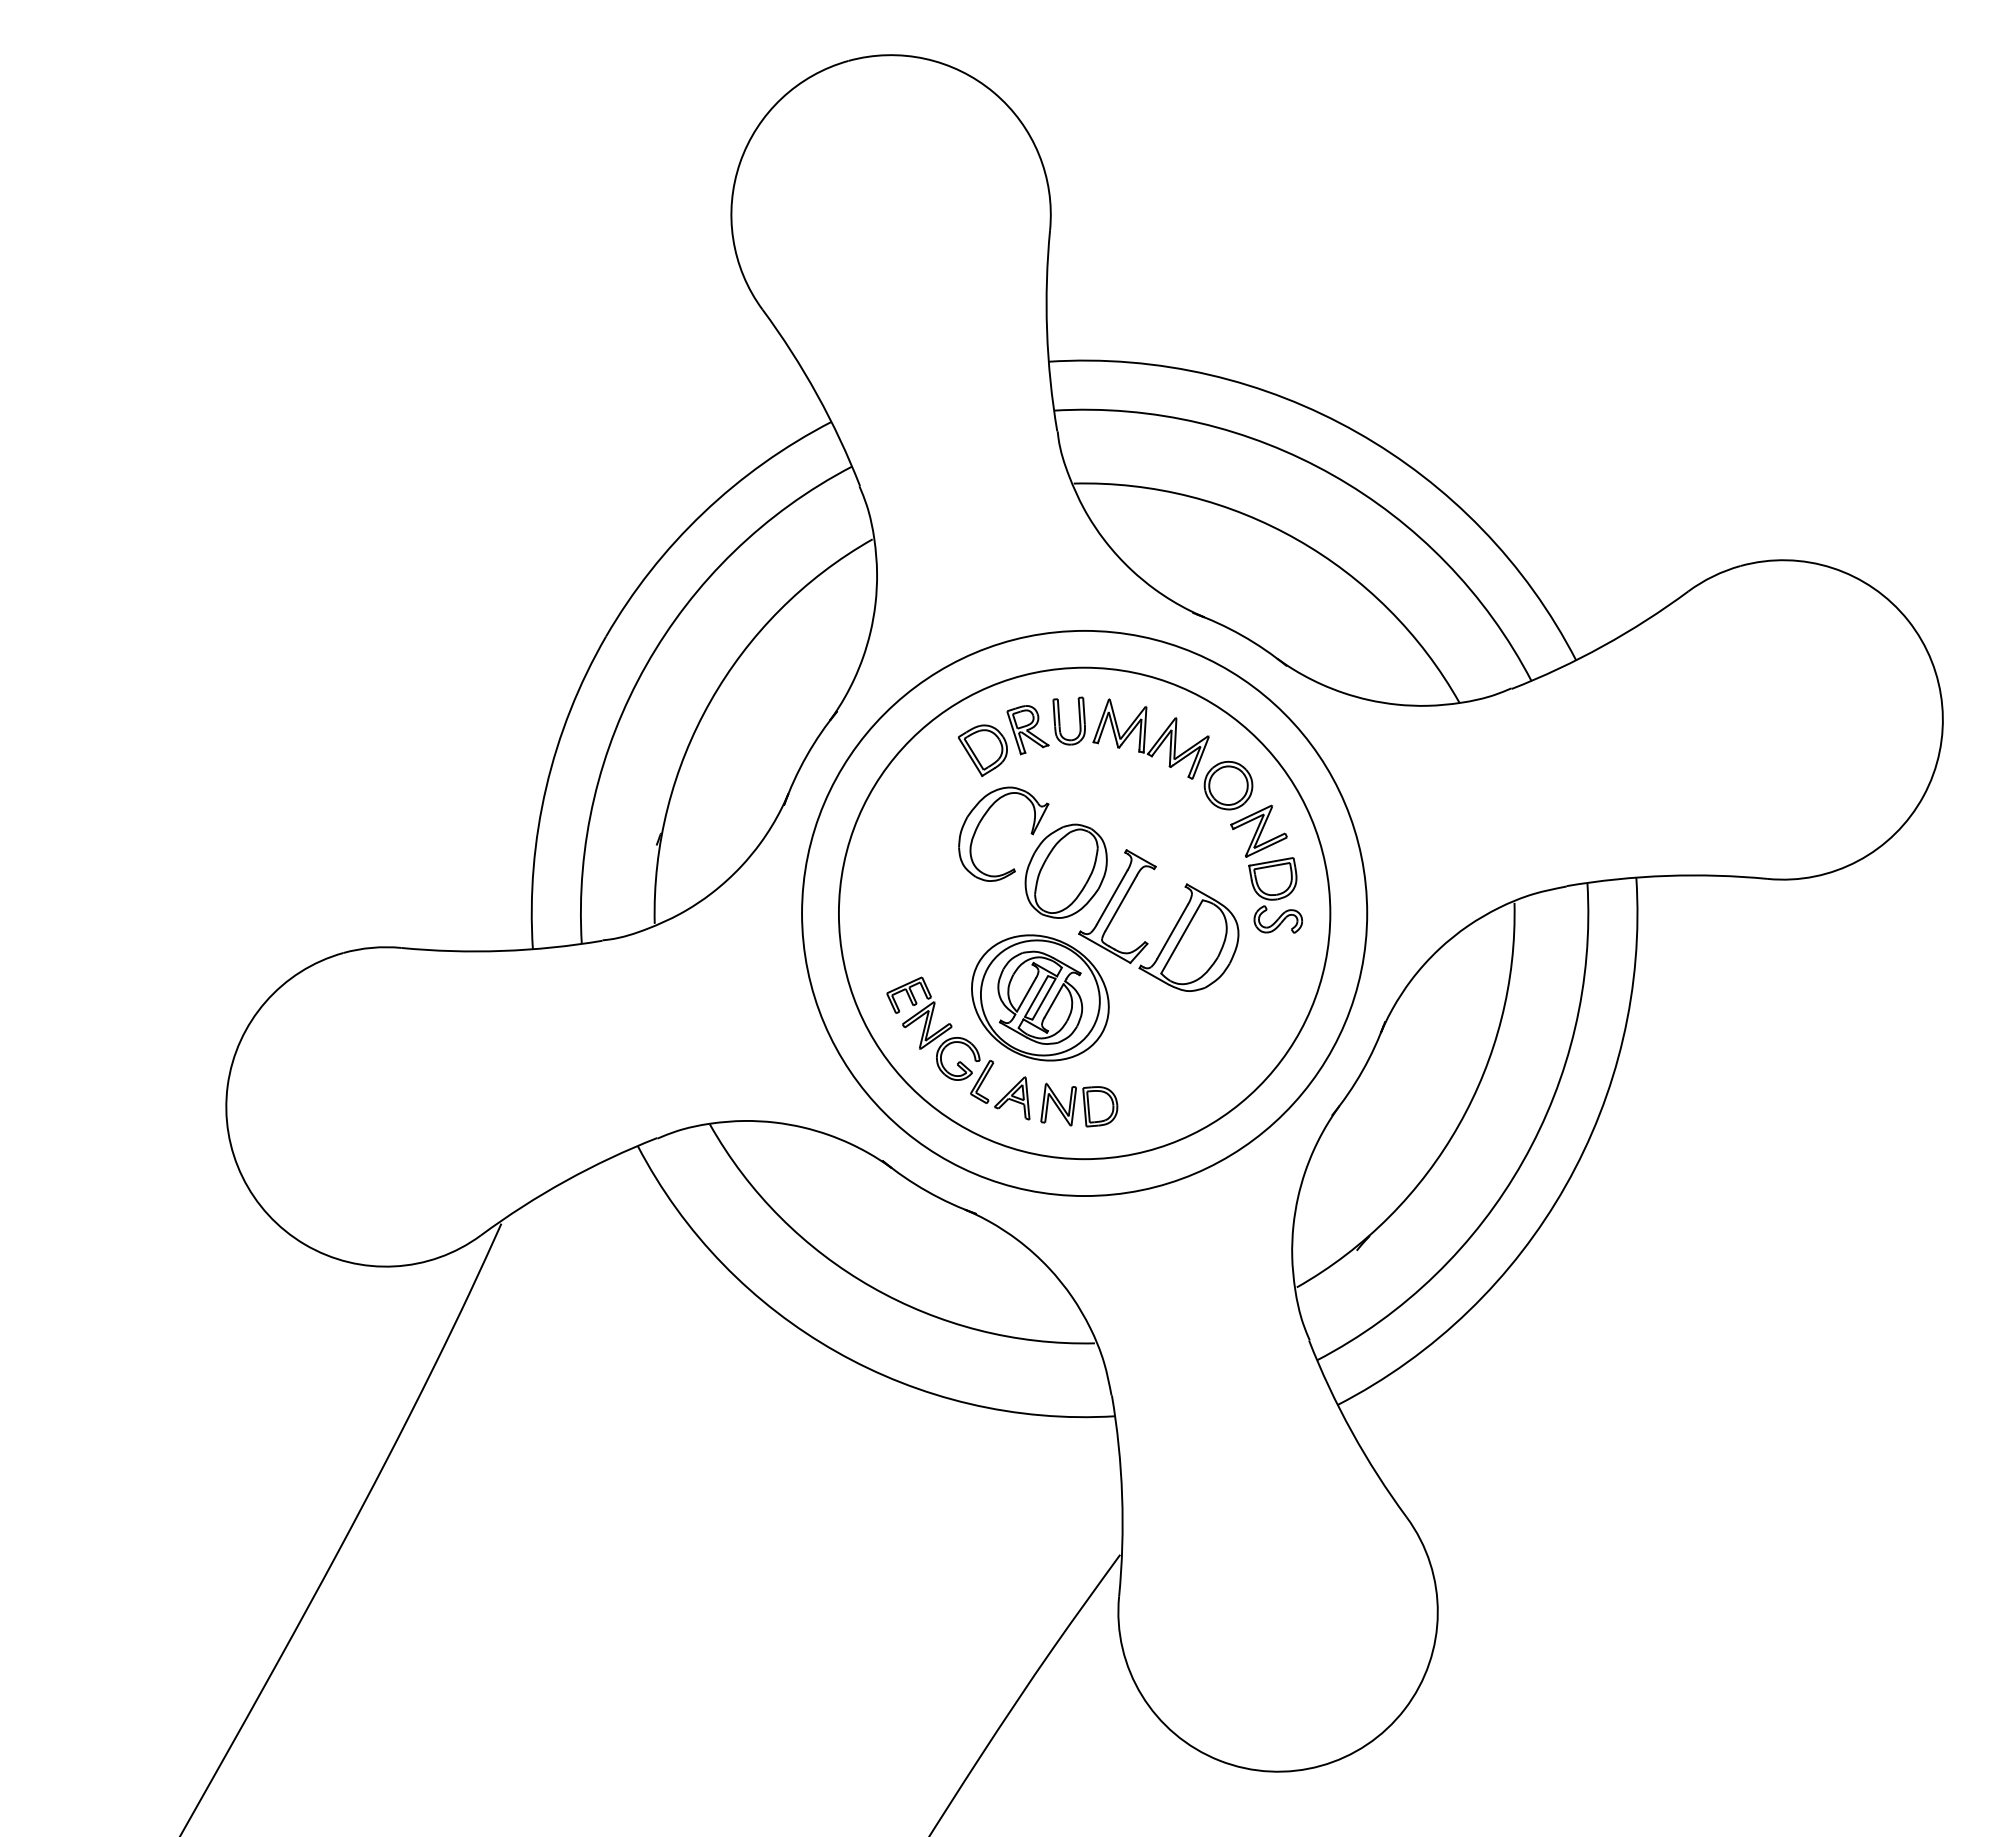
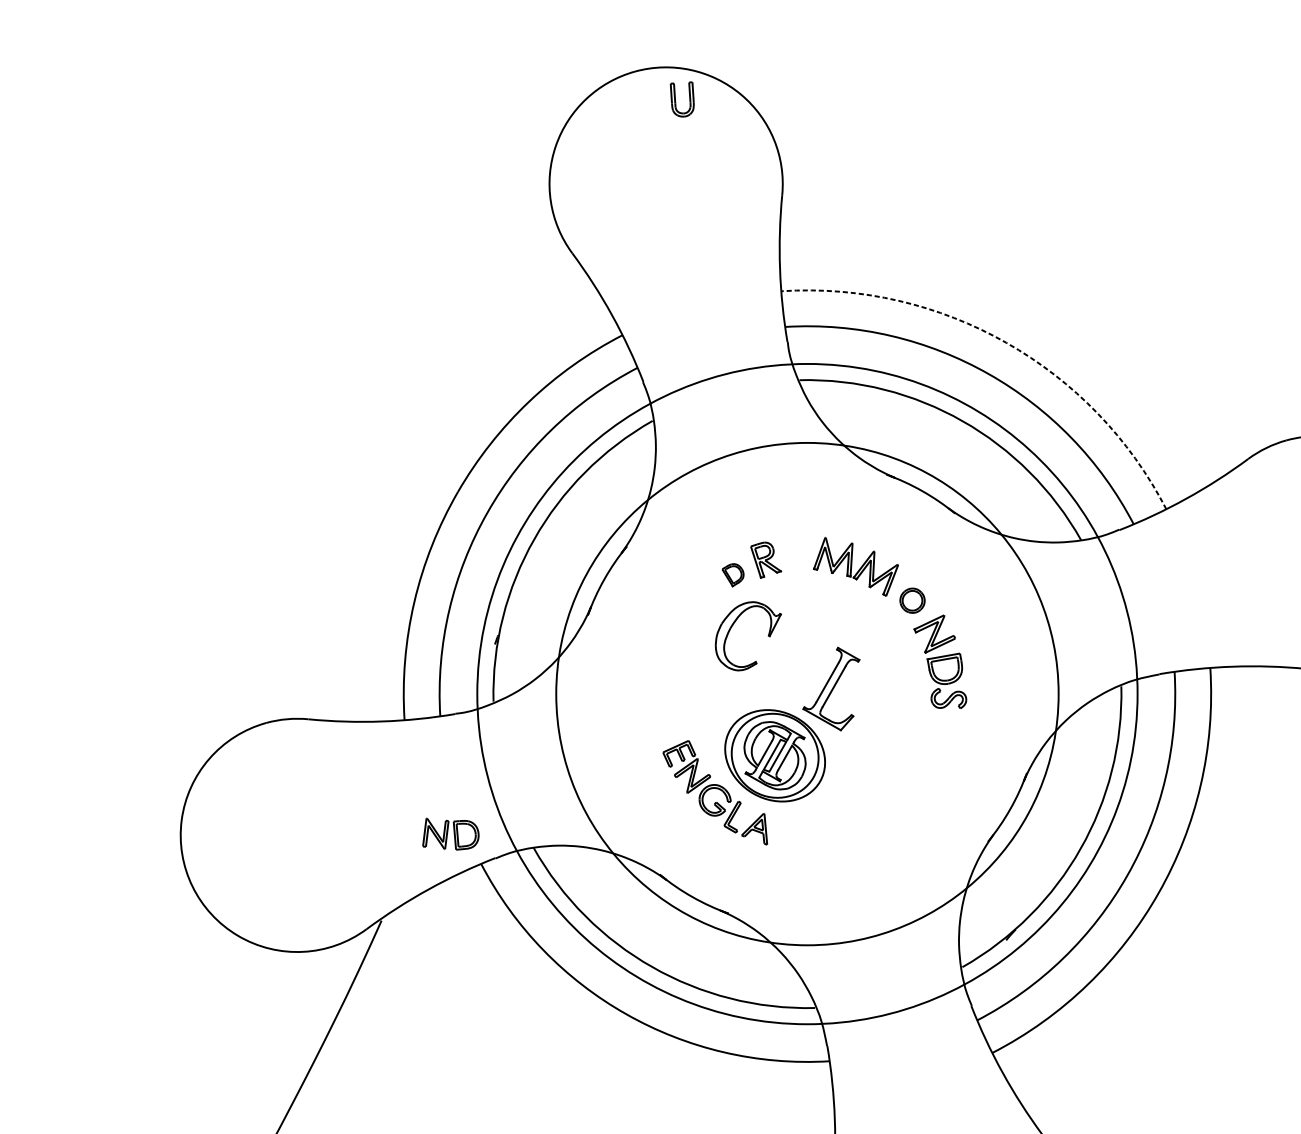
arc: (1357, 432) -> (1006, 342), solid -> dashed
part: (1060, 720) -> (675, 99), moved
part: (982, 750) -> (732, 575), size x0.6
part: (1228, 785) -> (912, 600), size x0.7
part: (1065, 870) -> (793, 662), removed
circle: (1084, 913) -> (807, 694), size x1.4
circle: (1084, 913) -> (807, 694), size x1.6
part: (1188, 937) -> (883, 711), removed
part: (1079, 1104) -> (451, 833), moved

